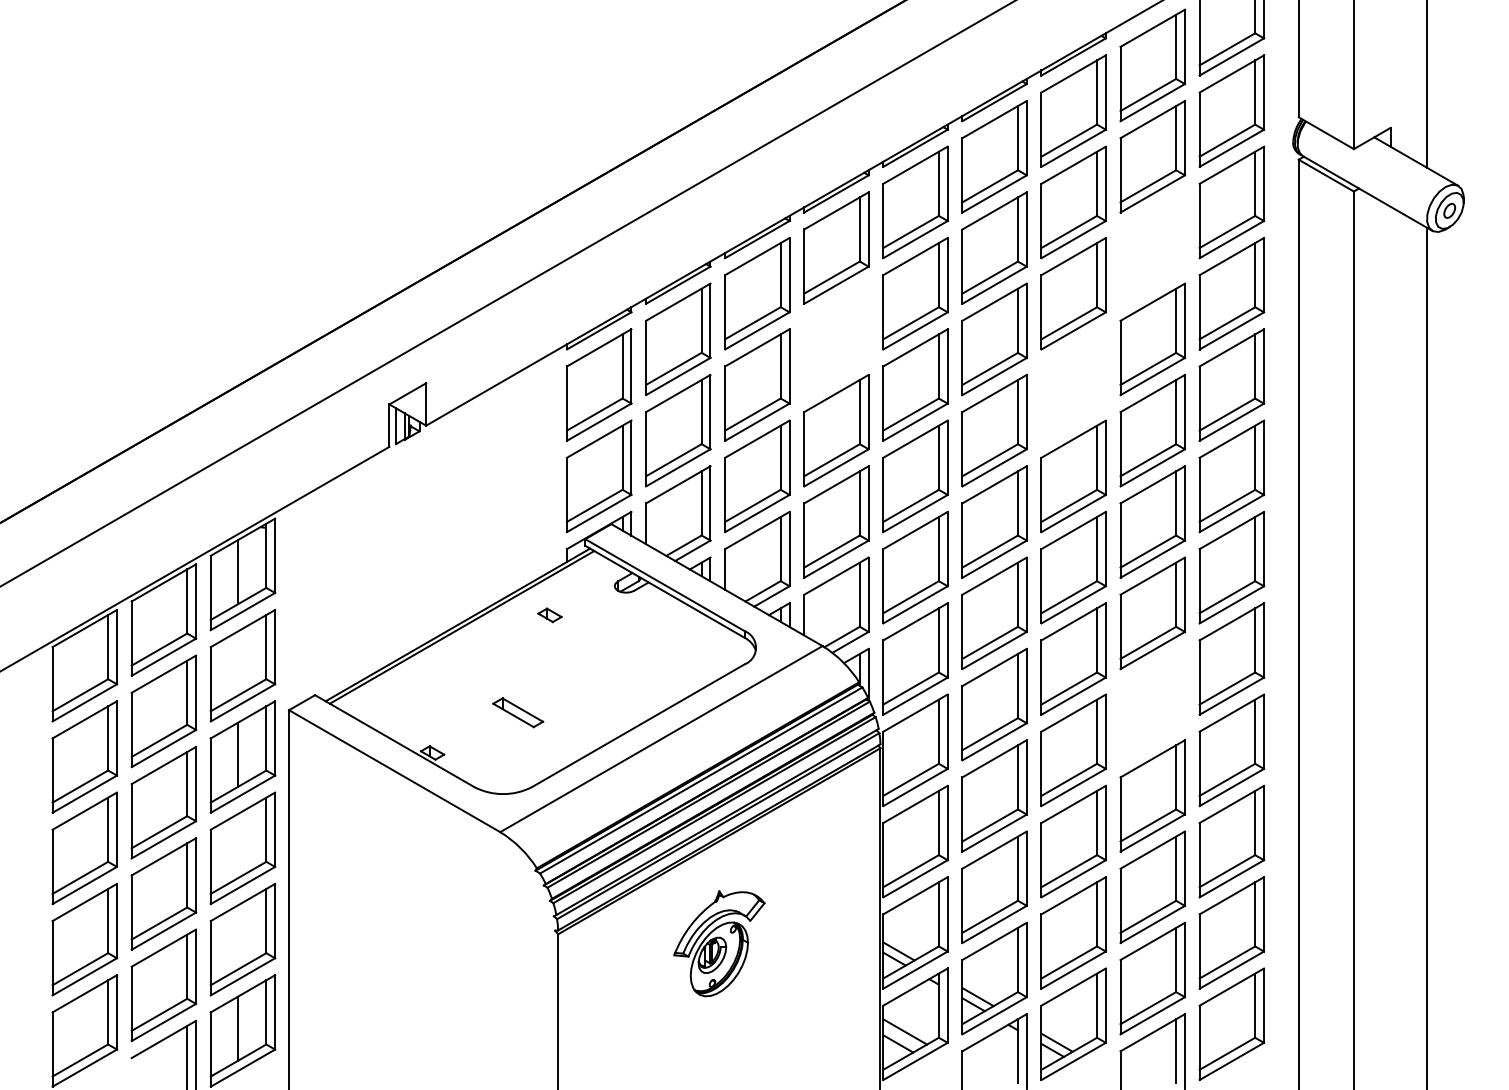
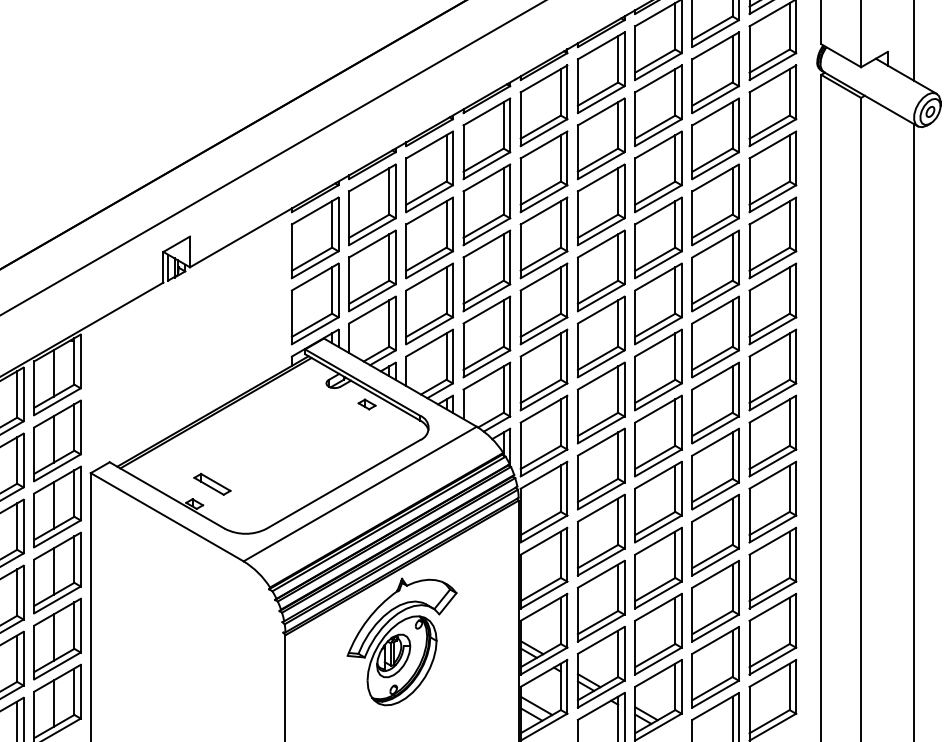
part: (1152, 247) -> (715, 138), added
part: (836, 339) -> (486, 204), added
part: (1073, 384) -> (658, 237), added
part: (549, 615) -> (366, 404), moved
line: (237, 663) -> (53, 439), added
part: (1152, 704) -> (715, 469), added
part: (518, 712) -> (212, 484), moved
line: (237, 846) -> (53, 571), added
line: (237, 937) -> (53, 637), added
part: (719, 943) -> (402, 641), size x1.67

